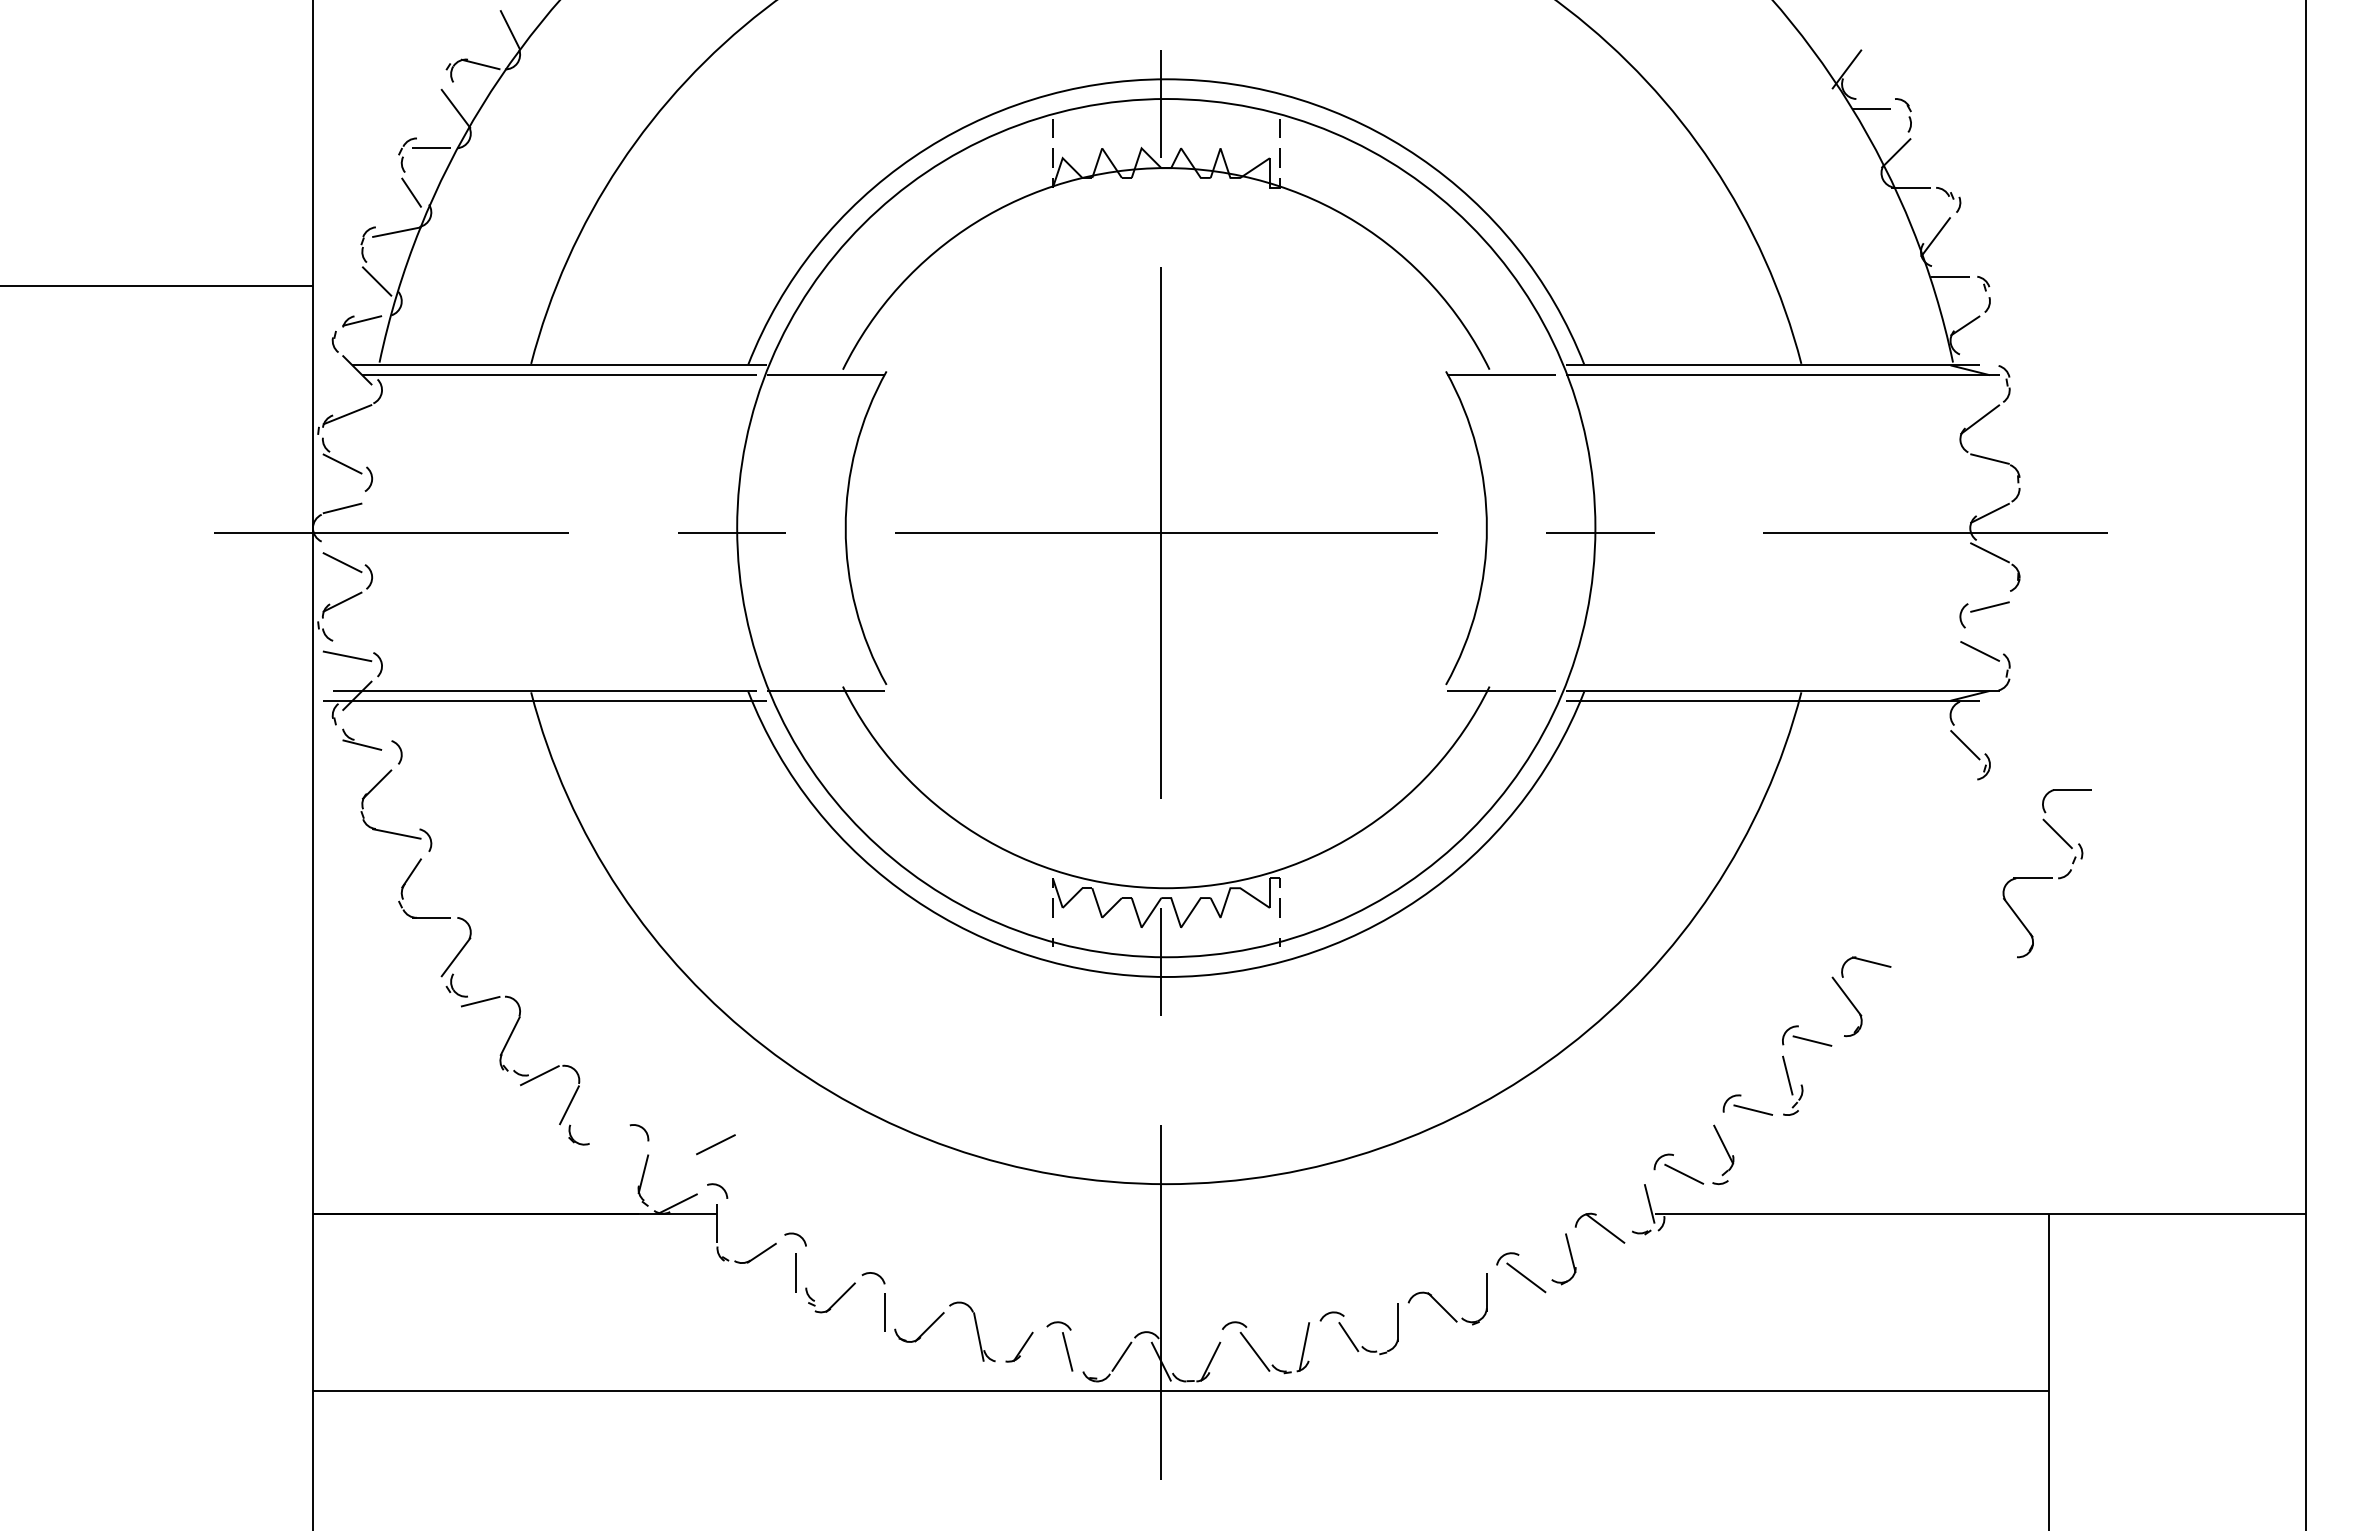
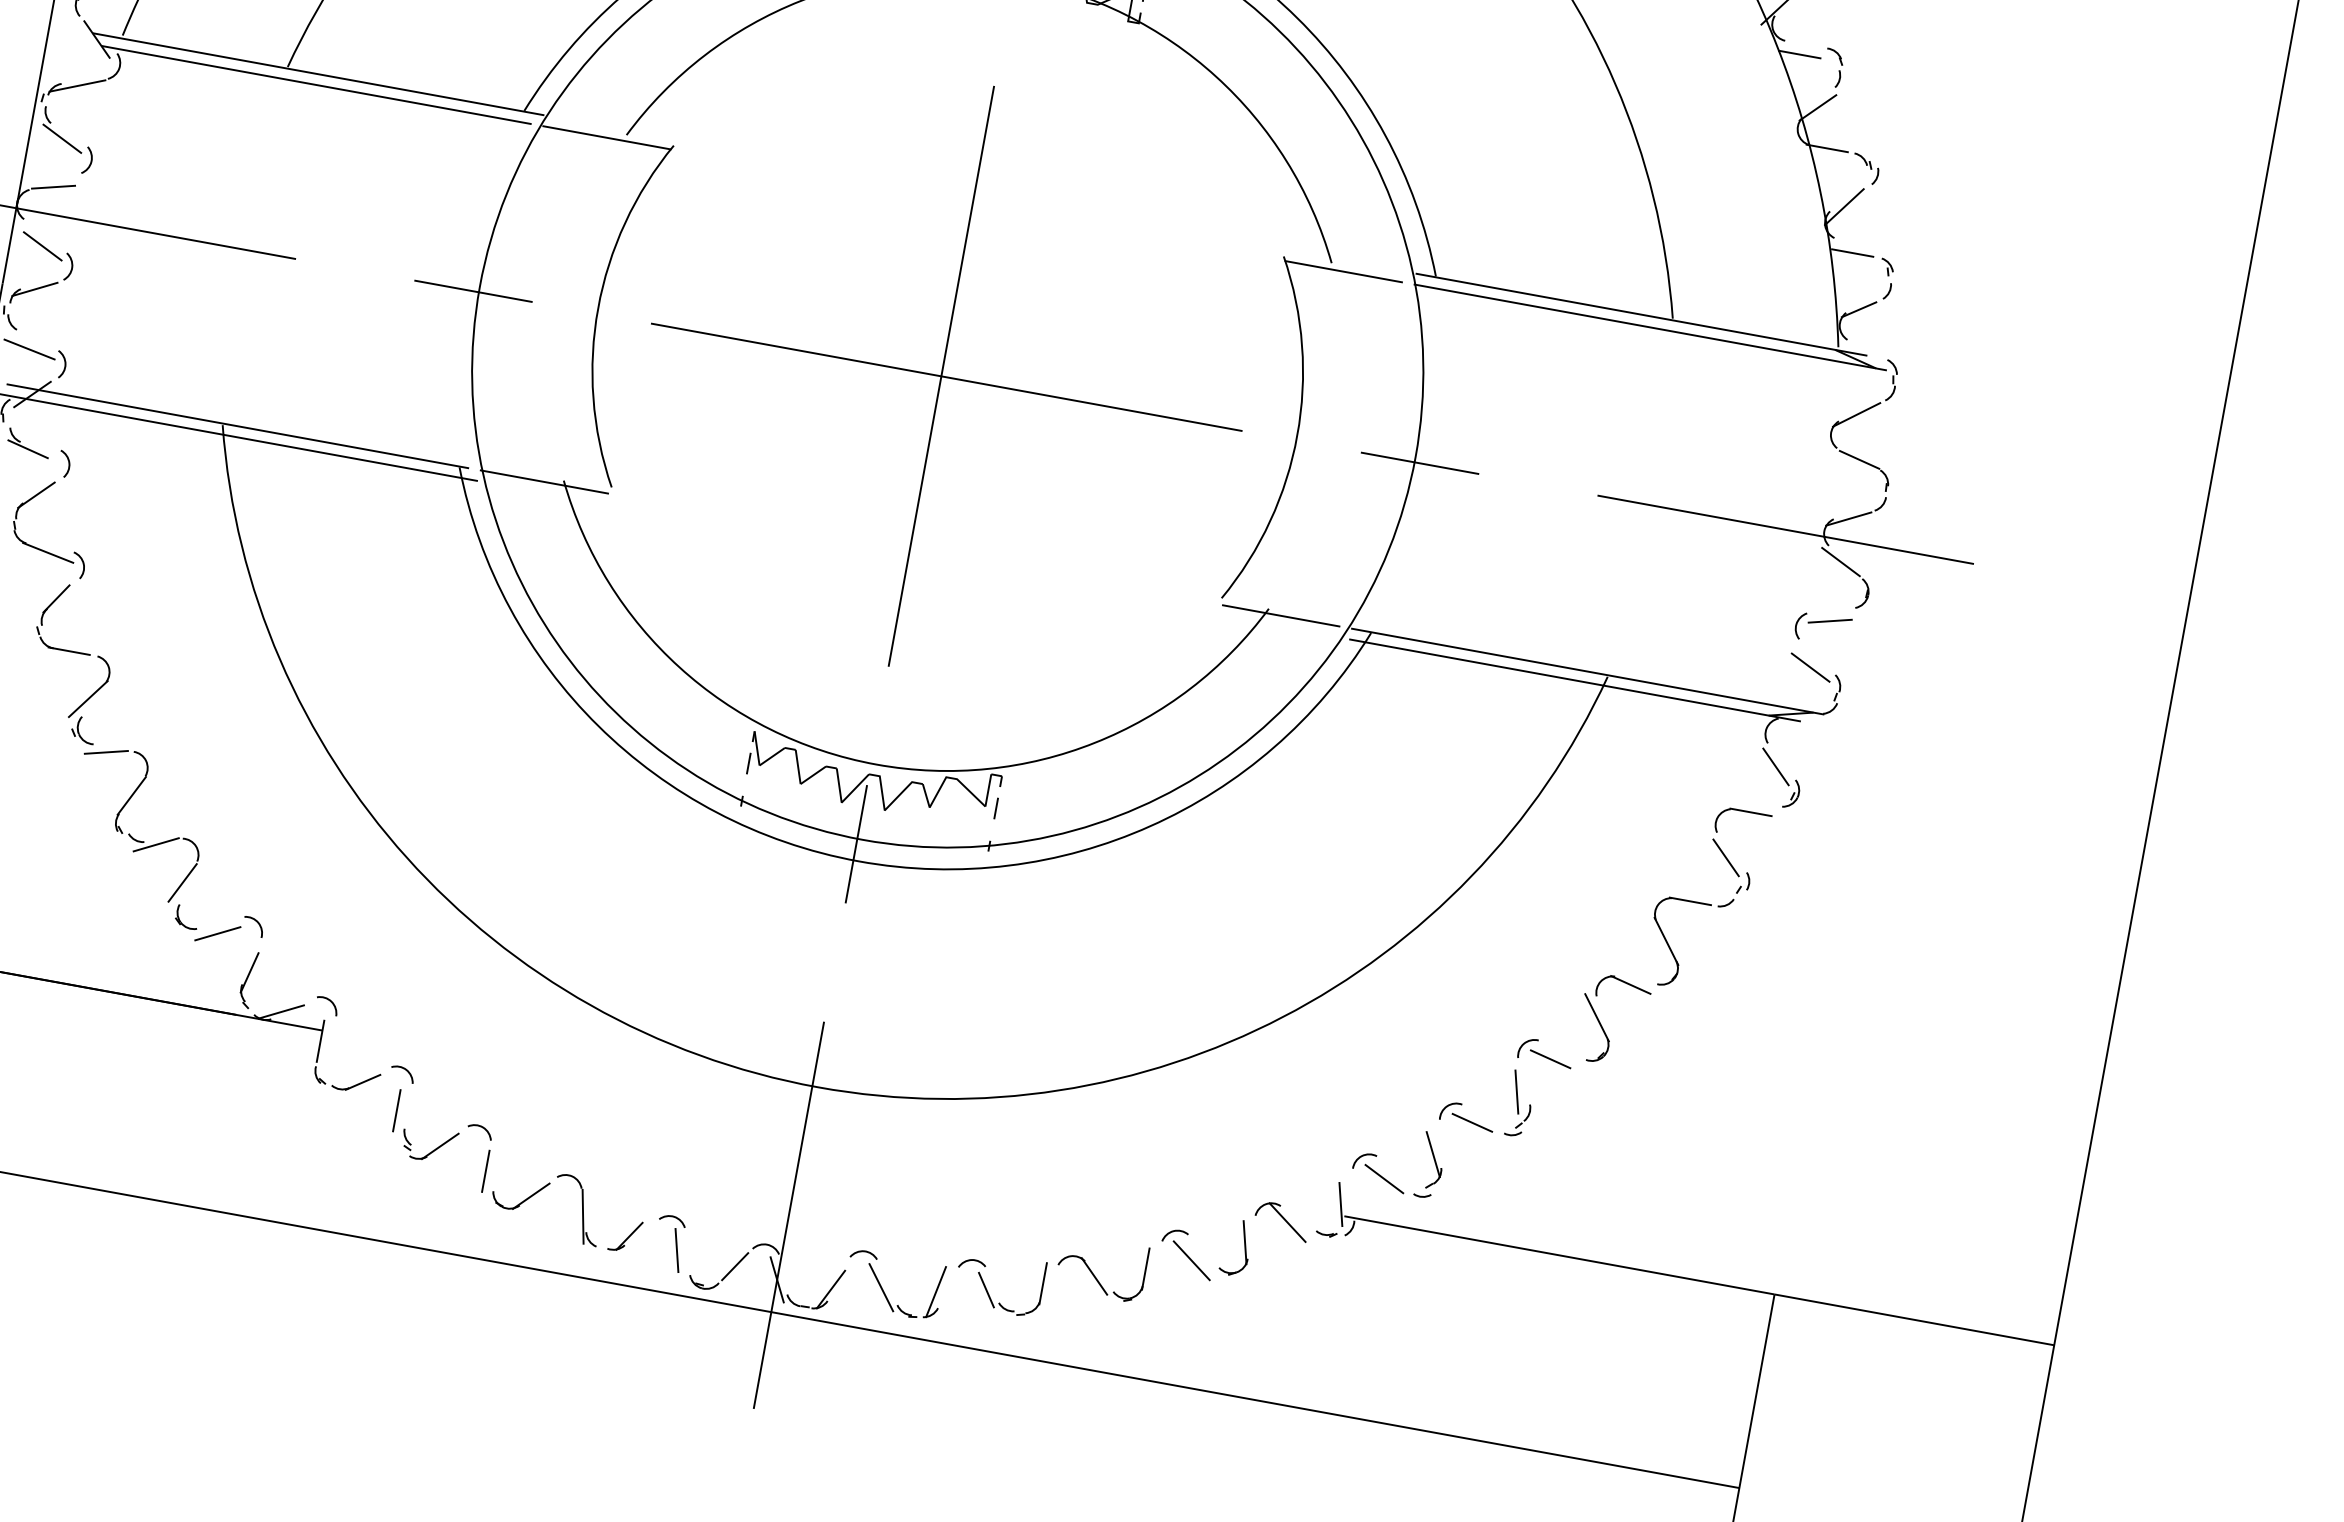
part: (2046, 873) -> (1706, 898), moved
line: (715, 1144) -> (217, 933), moved

